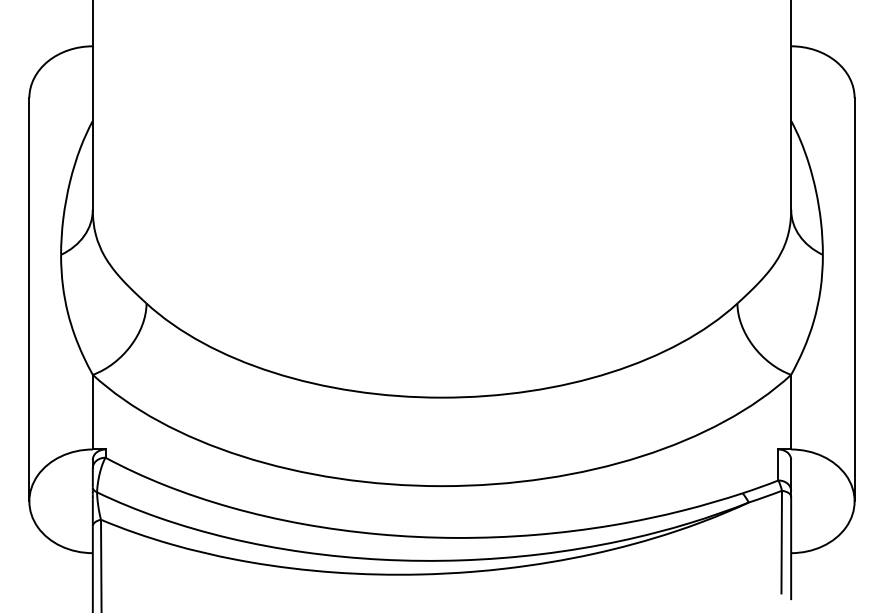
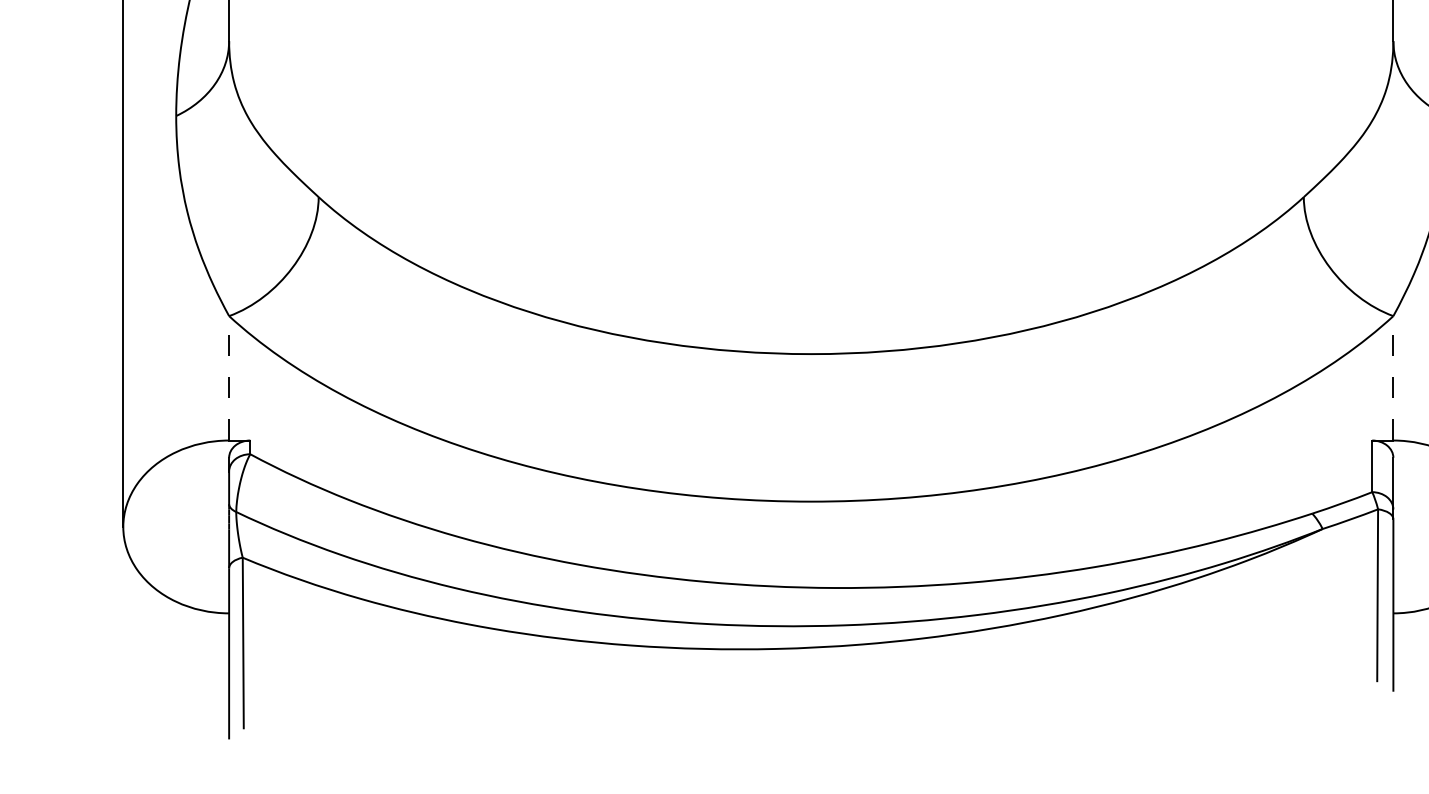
line: (92, 411) -> (228, 377), solid -> dashed
line: (791, 411) -> (1393, 377), solid -> dashed

